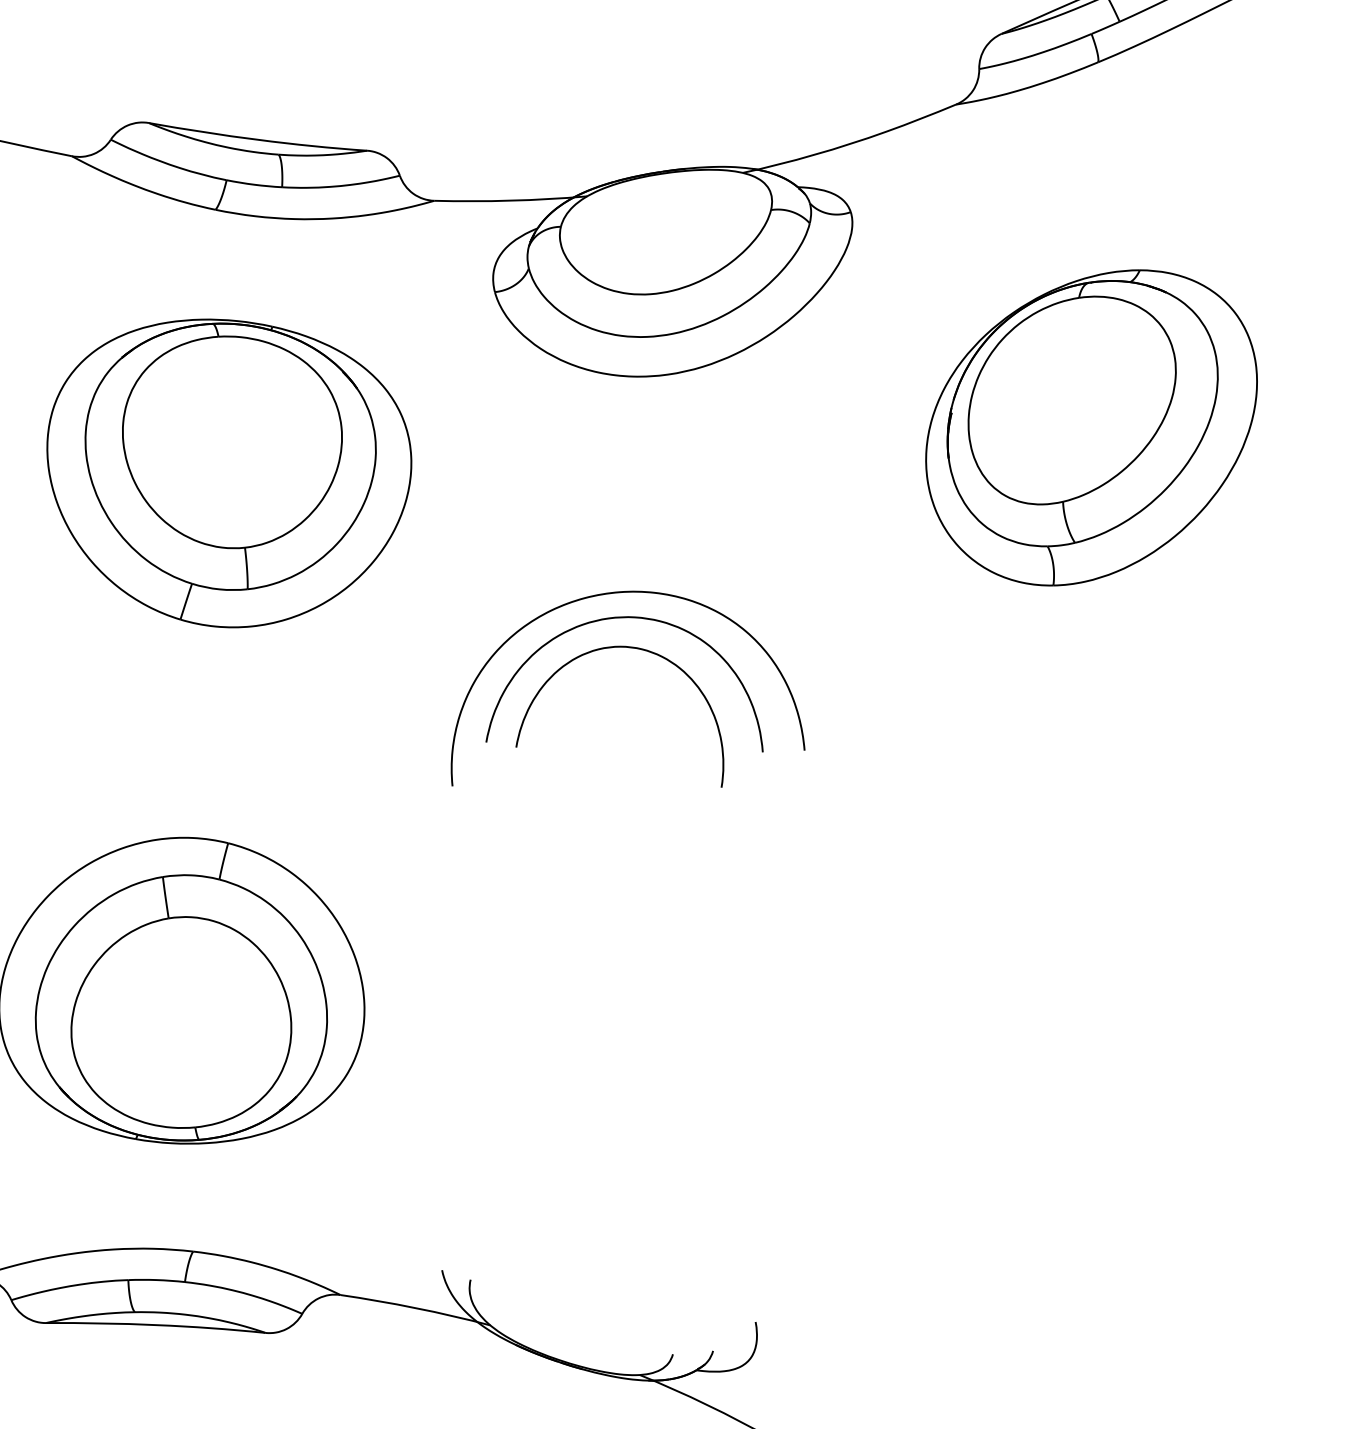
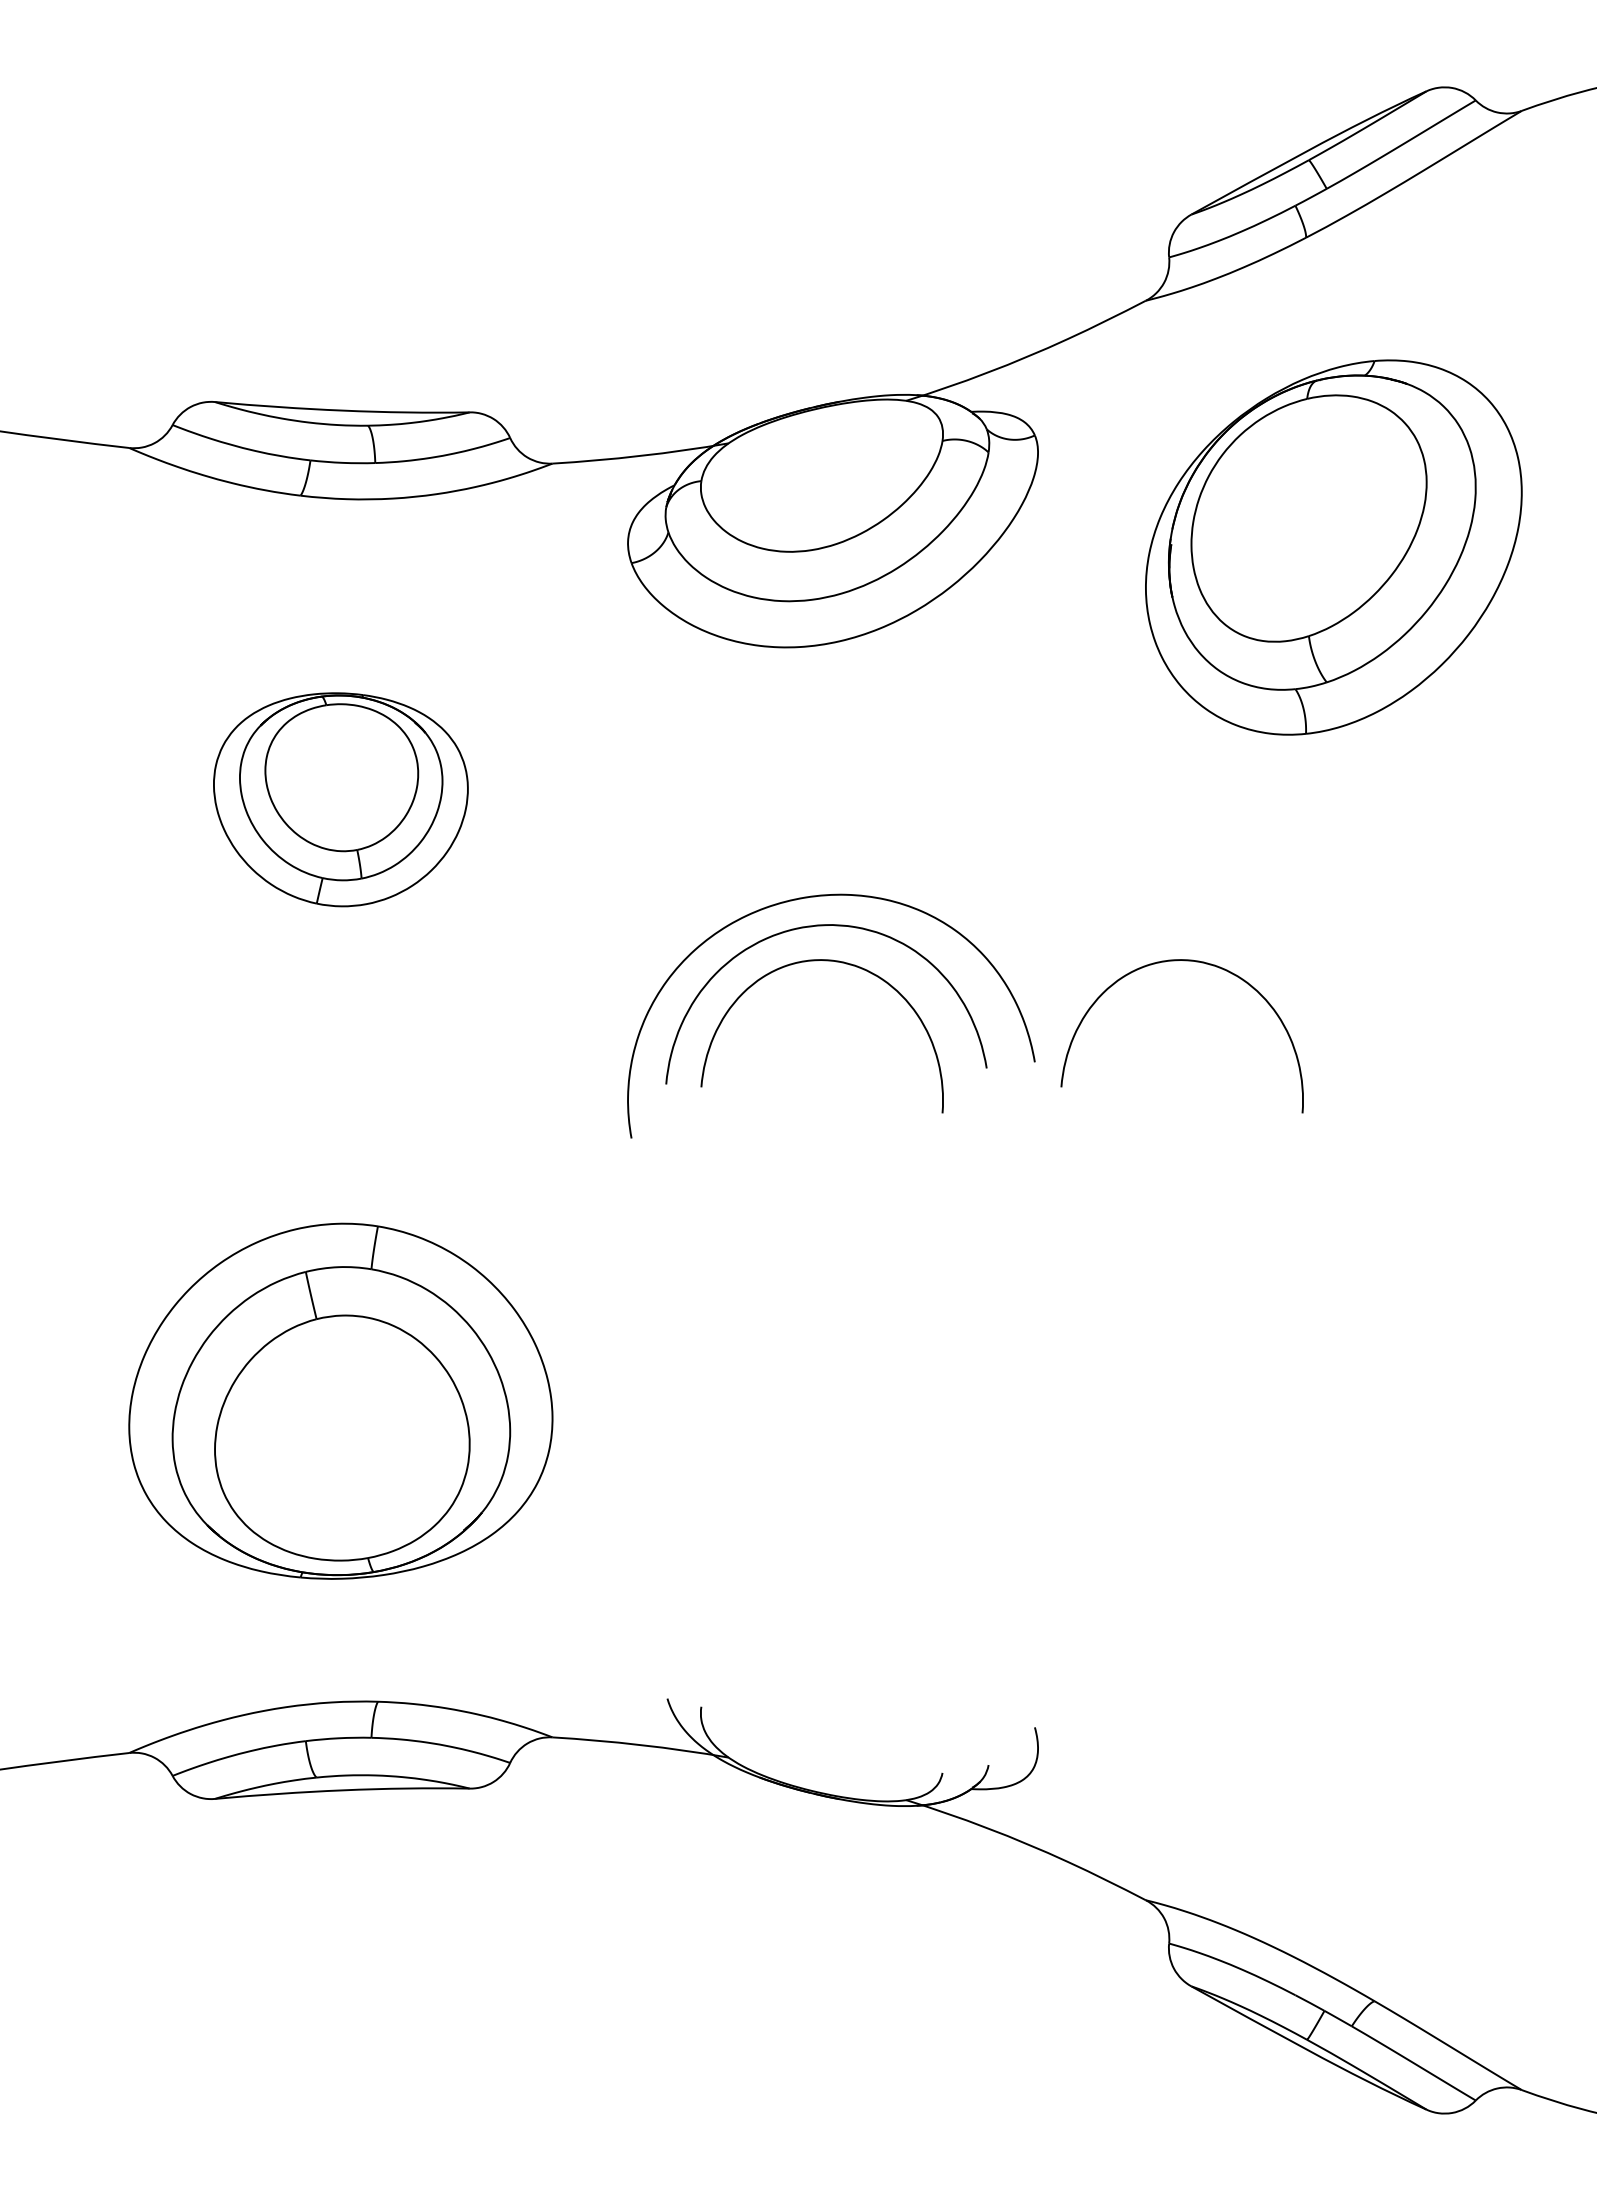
part: (1090, 427) -> (1333, 547), moved
part: (227, 473) -> (340, 799), size x0.6
curve: (940, 675) -> (1184, 961), added

